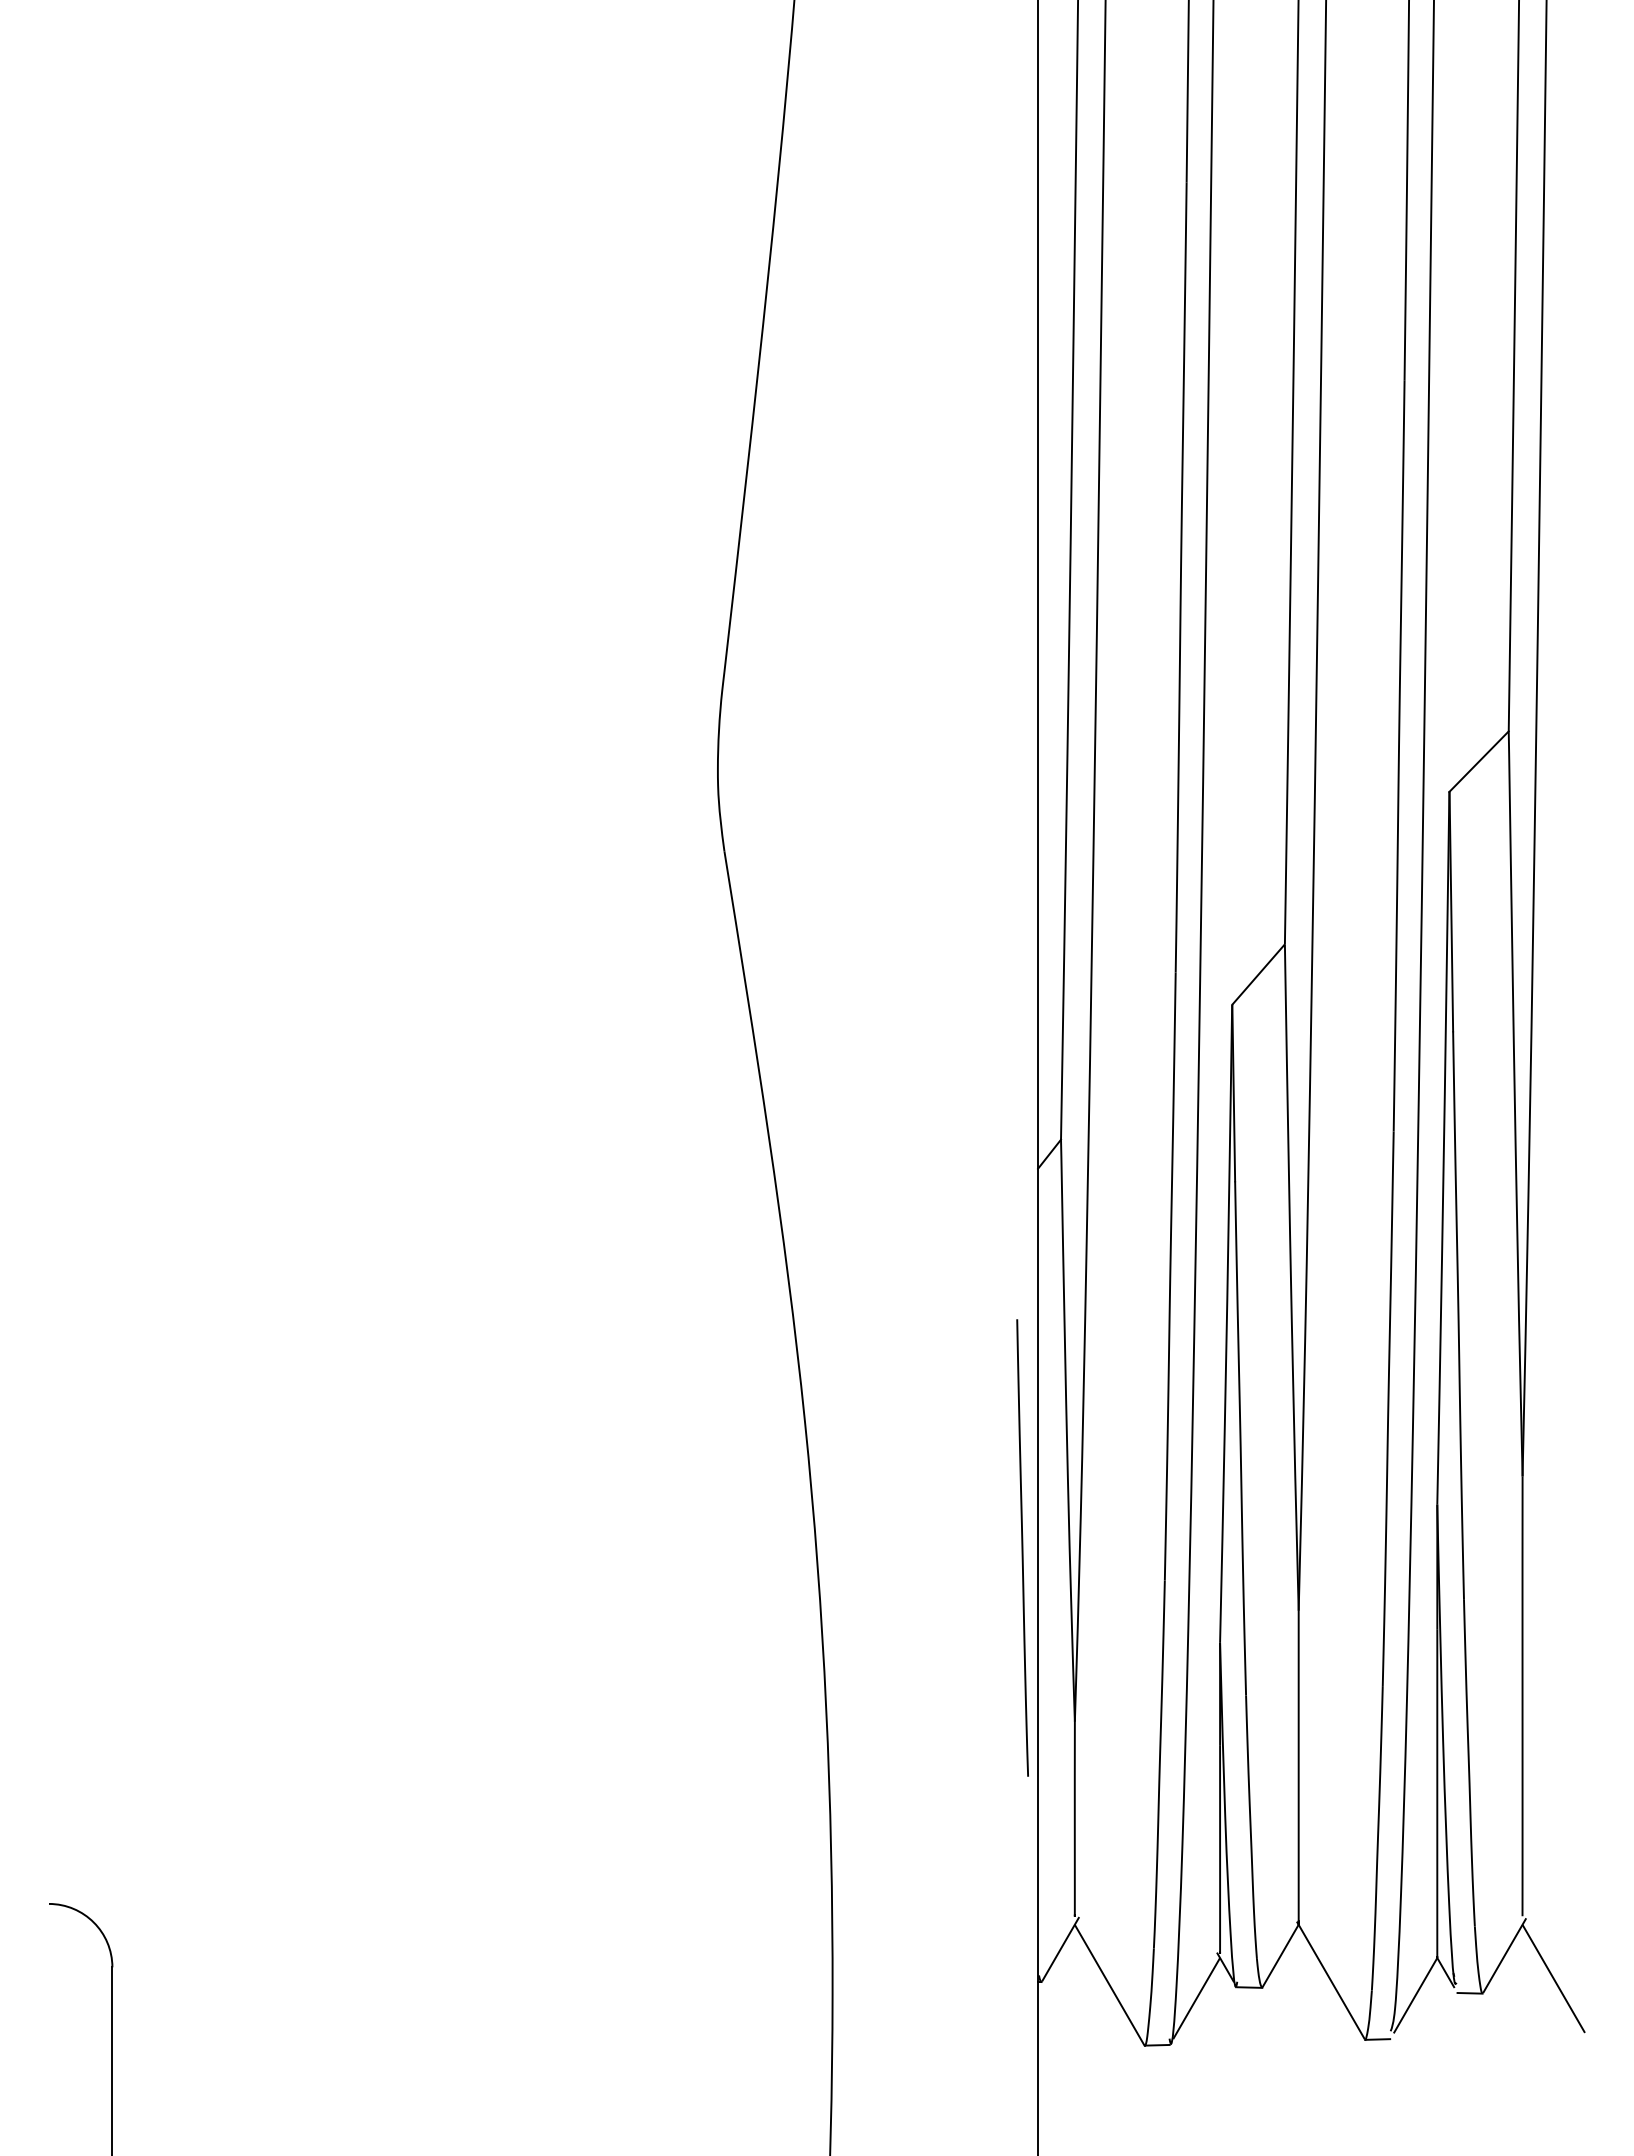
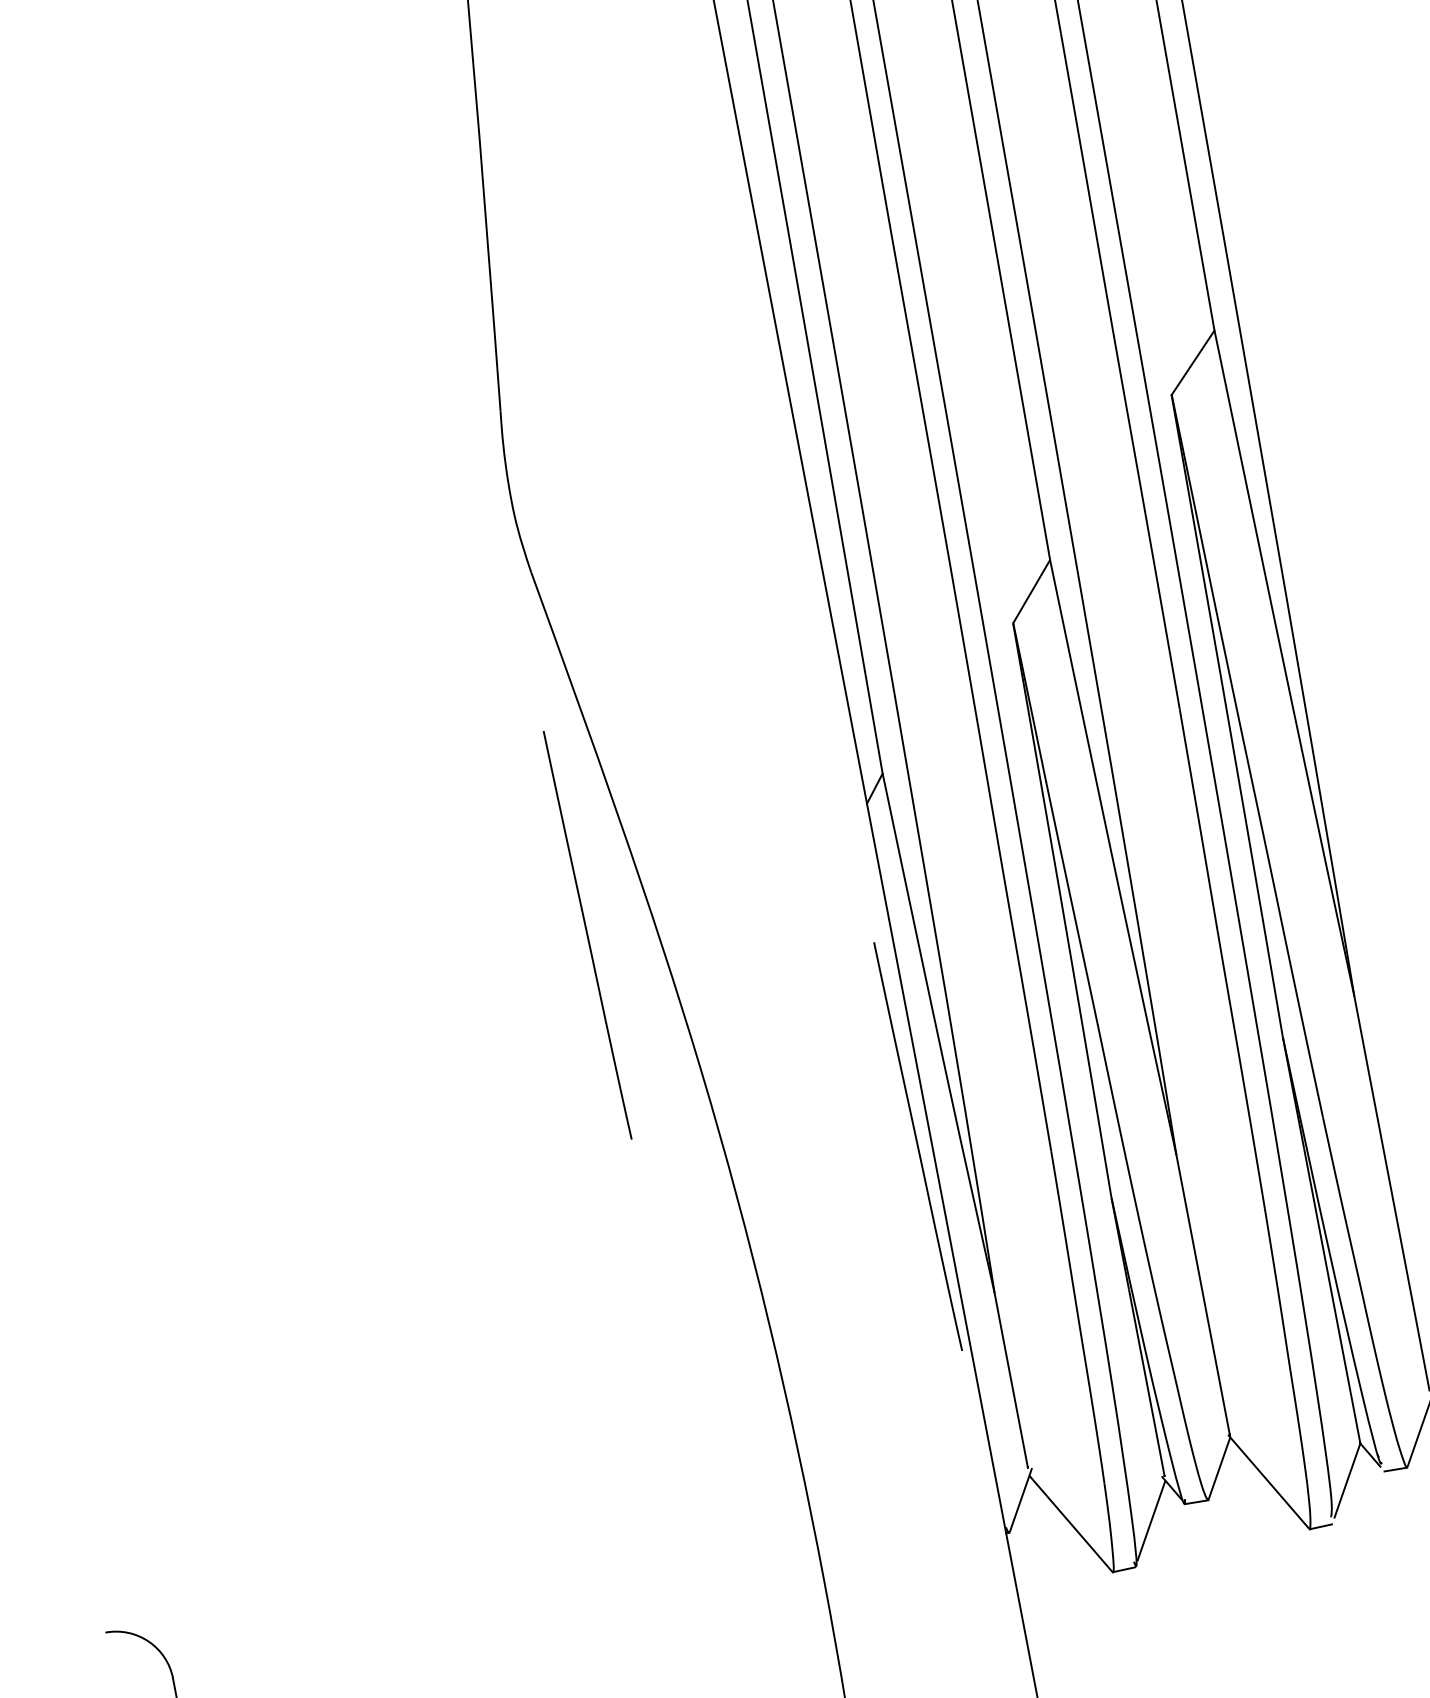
line: (710, 1252) -> (587, 934), added

